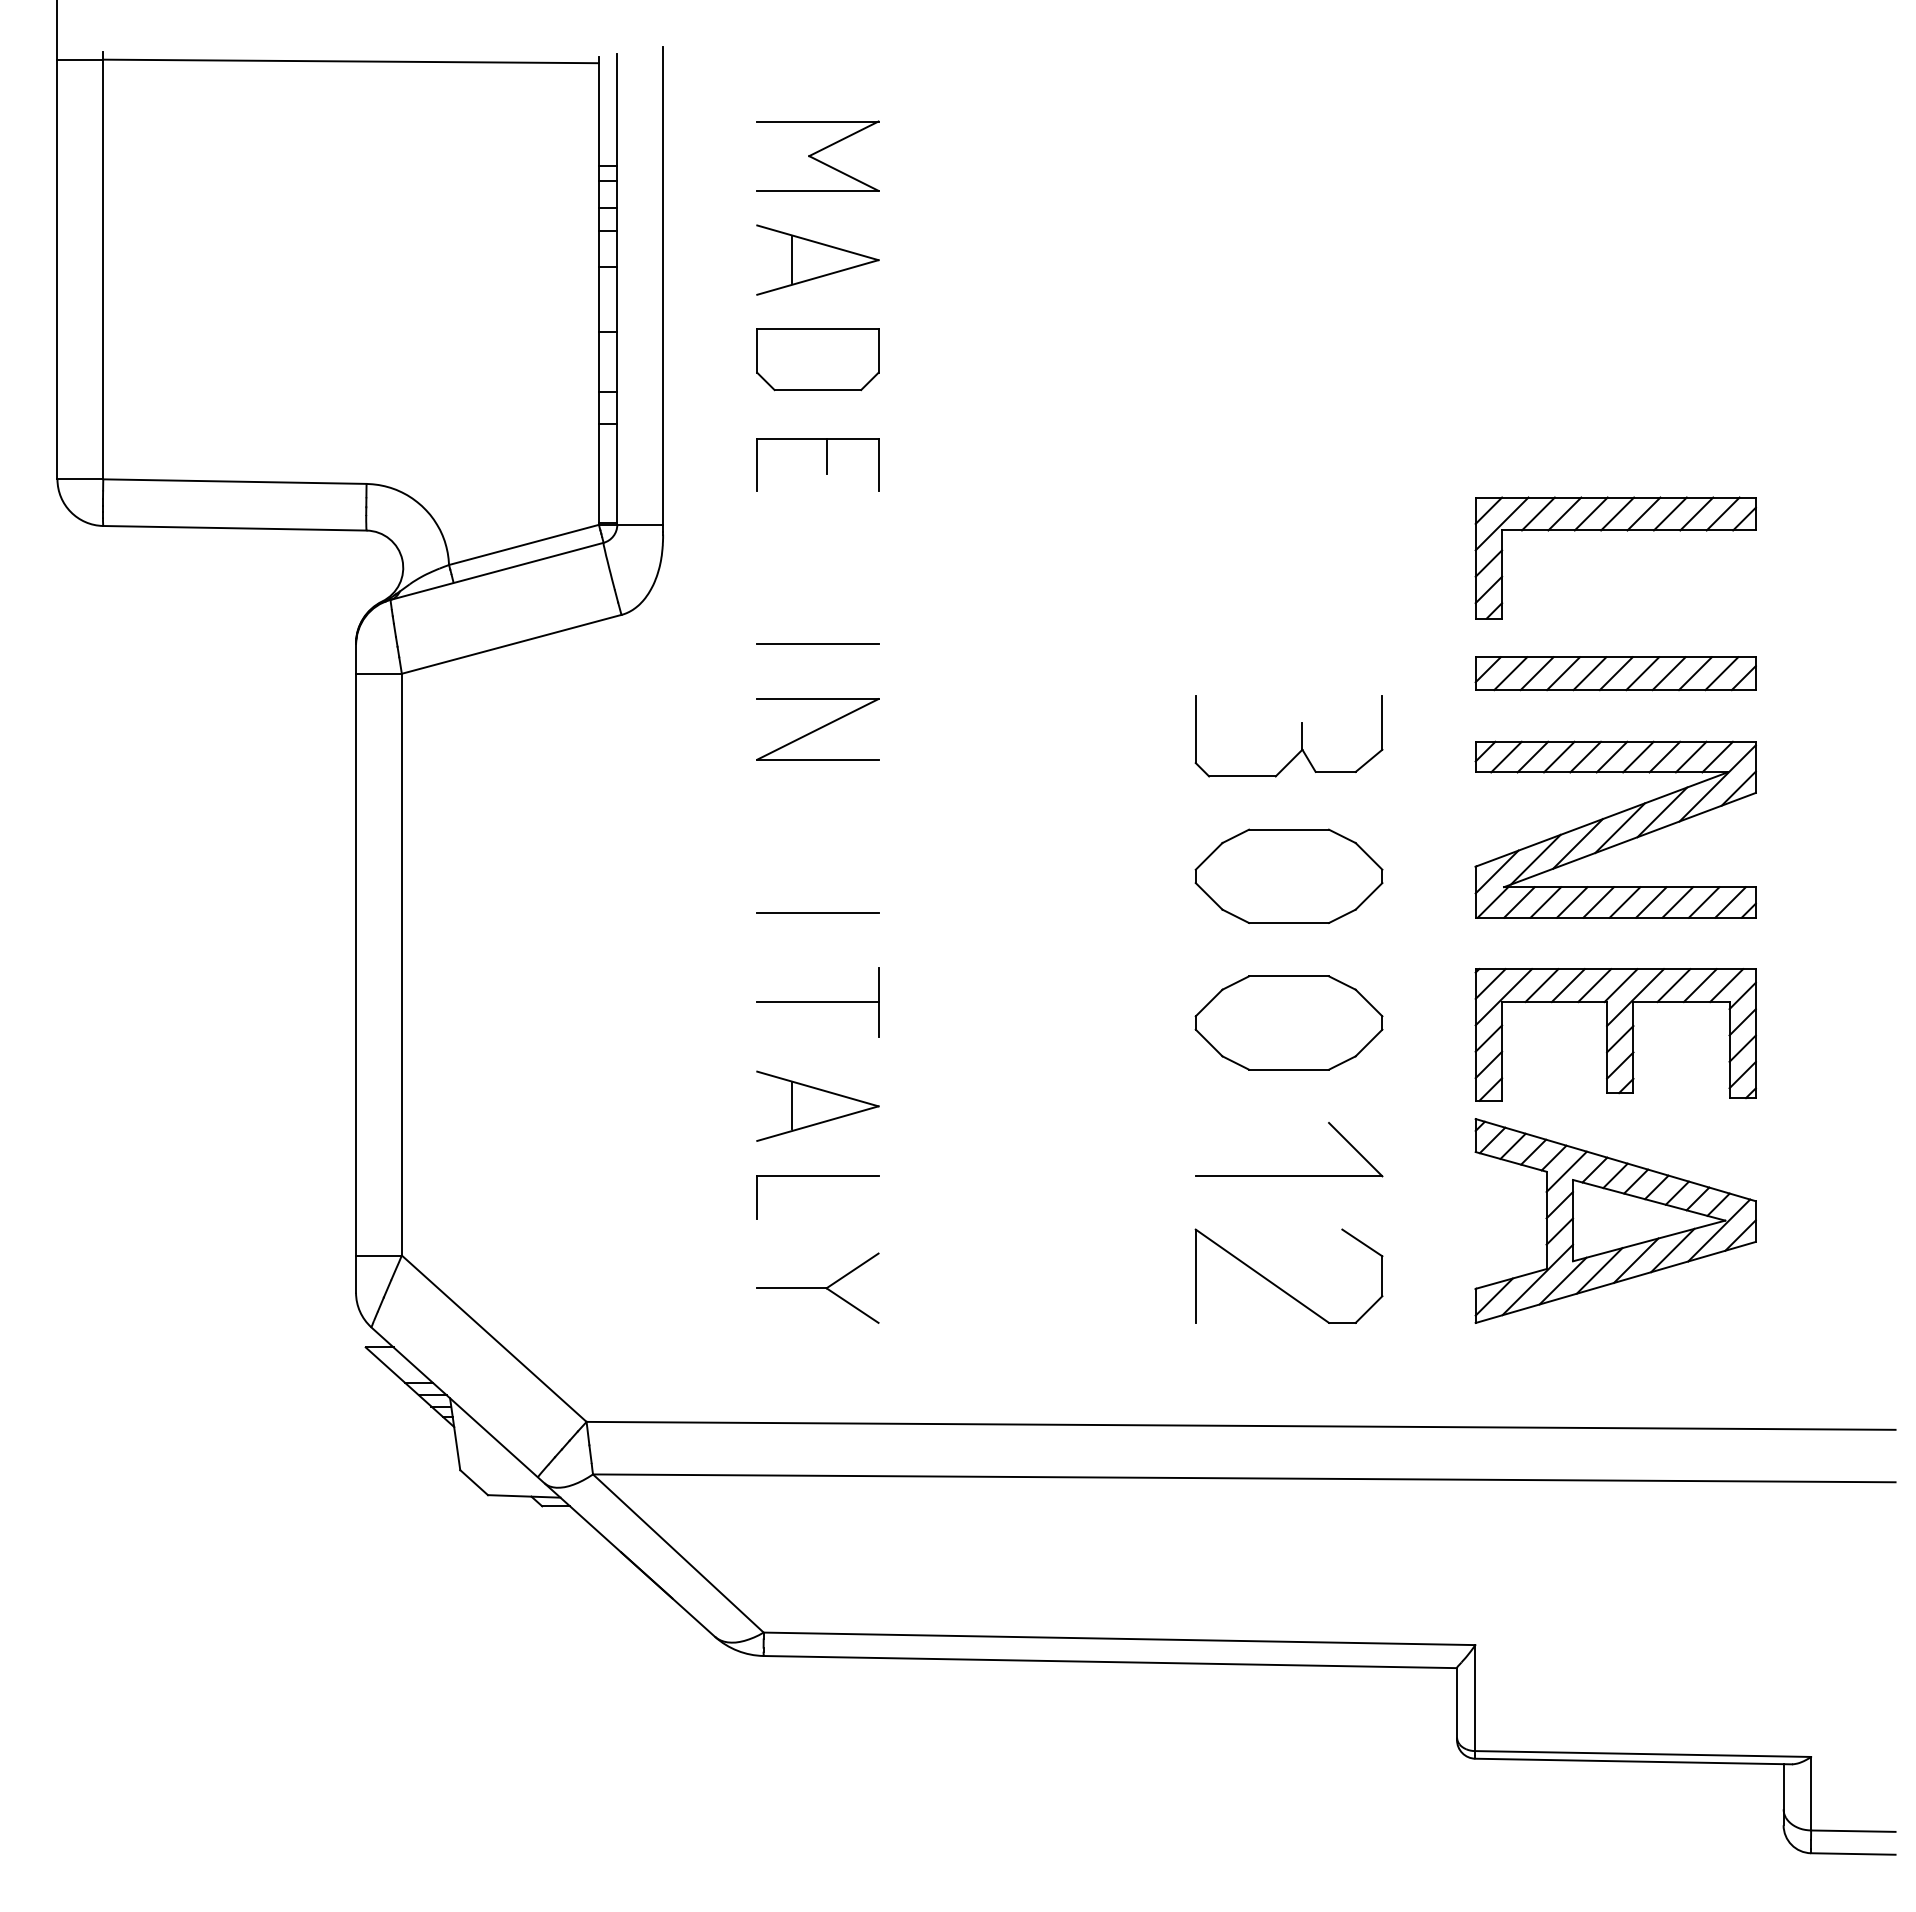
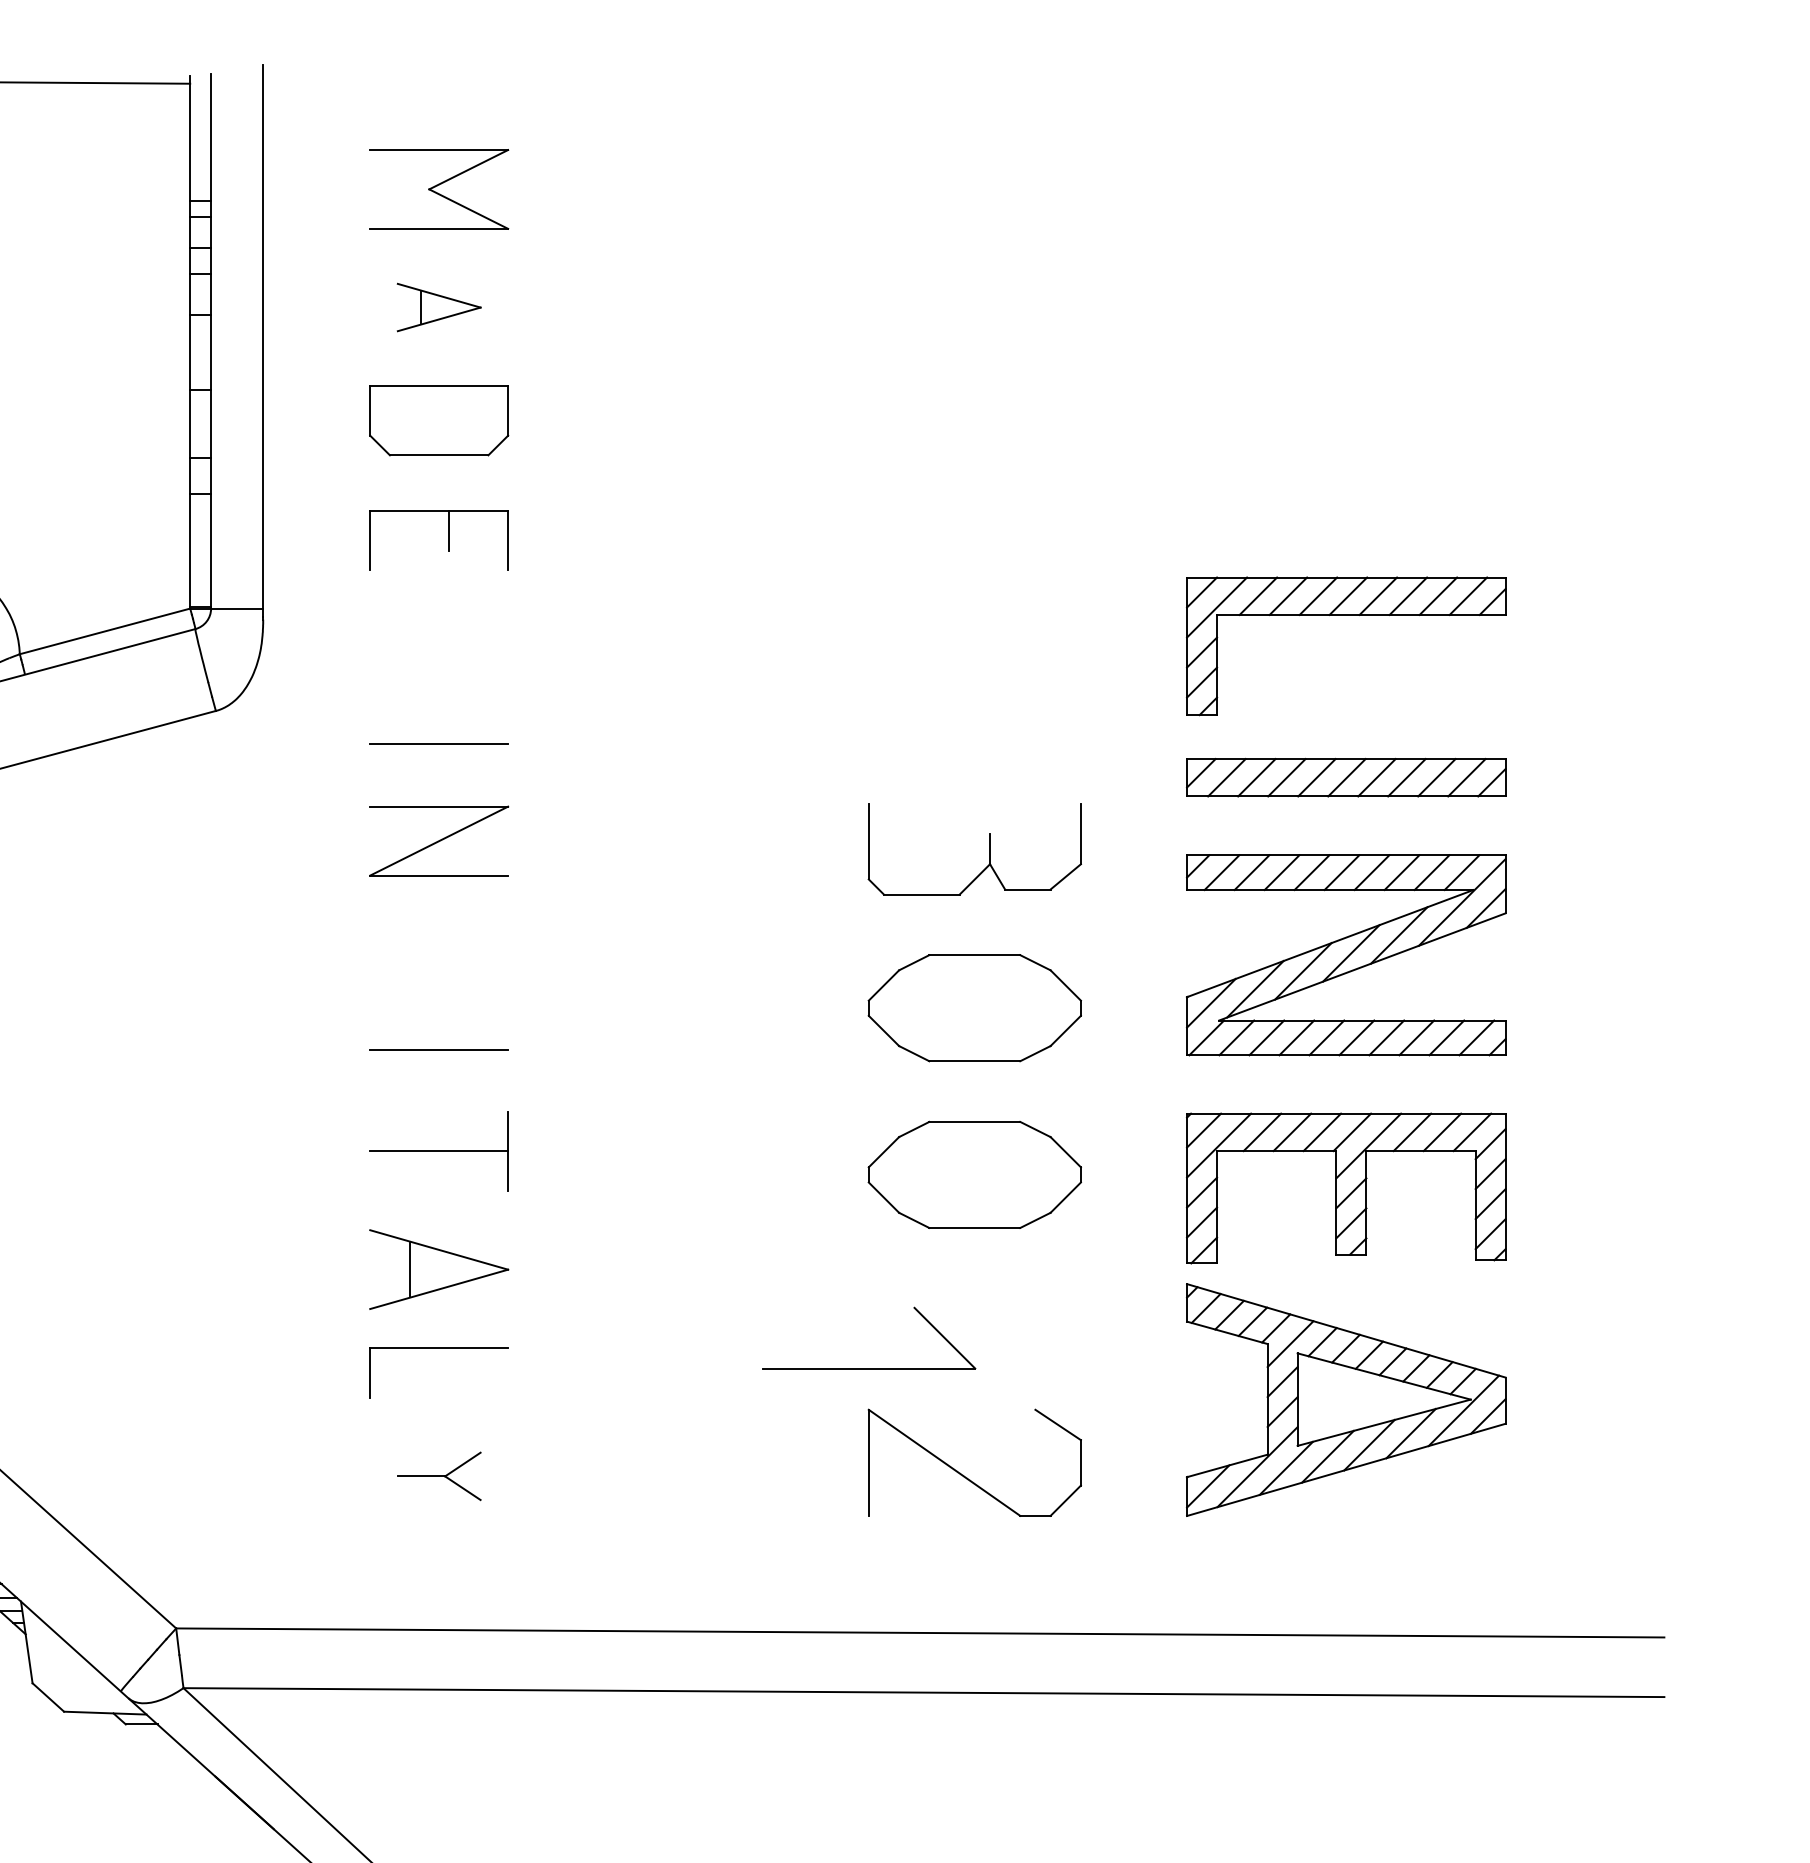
part: (817, 259) -> (438, 306), size x0.6
part: (1289, 1175) -> (869, 1367), moved
part: (817, 1287) -> (438, 1475), size x0.6

